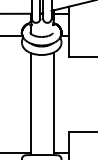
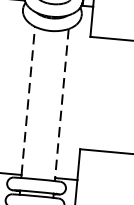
line: (31, 103) -> (28, 101), solid -> dashed
line: (53, 103) -> (61, 104), solid -> dashed

